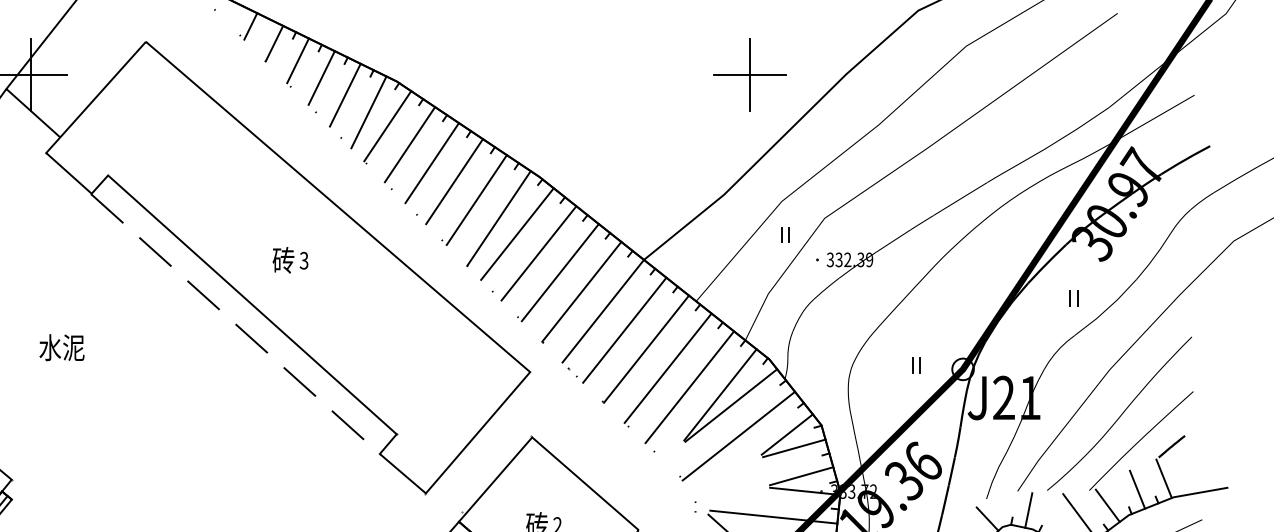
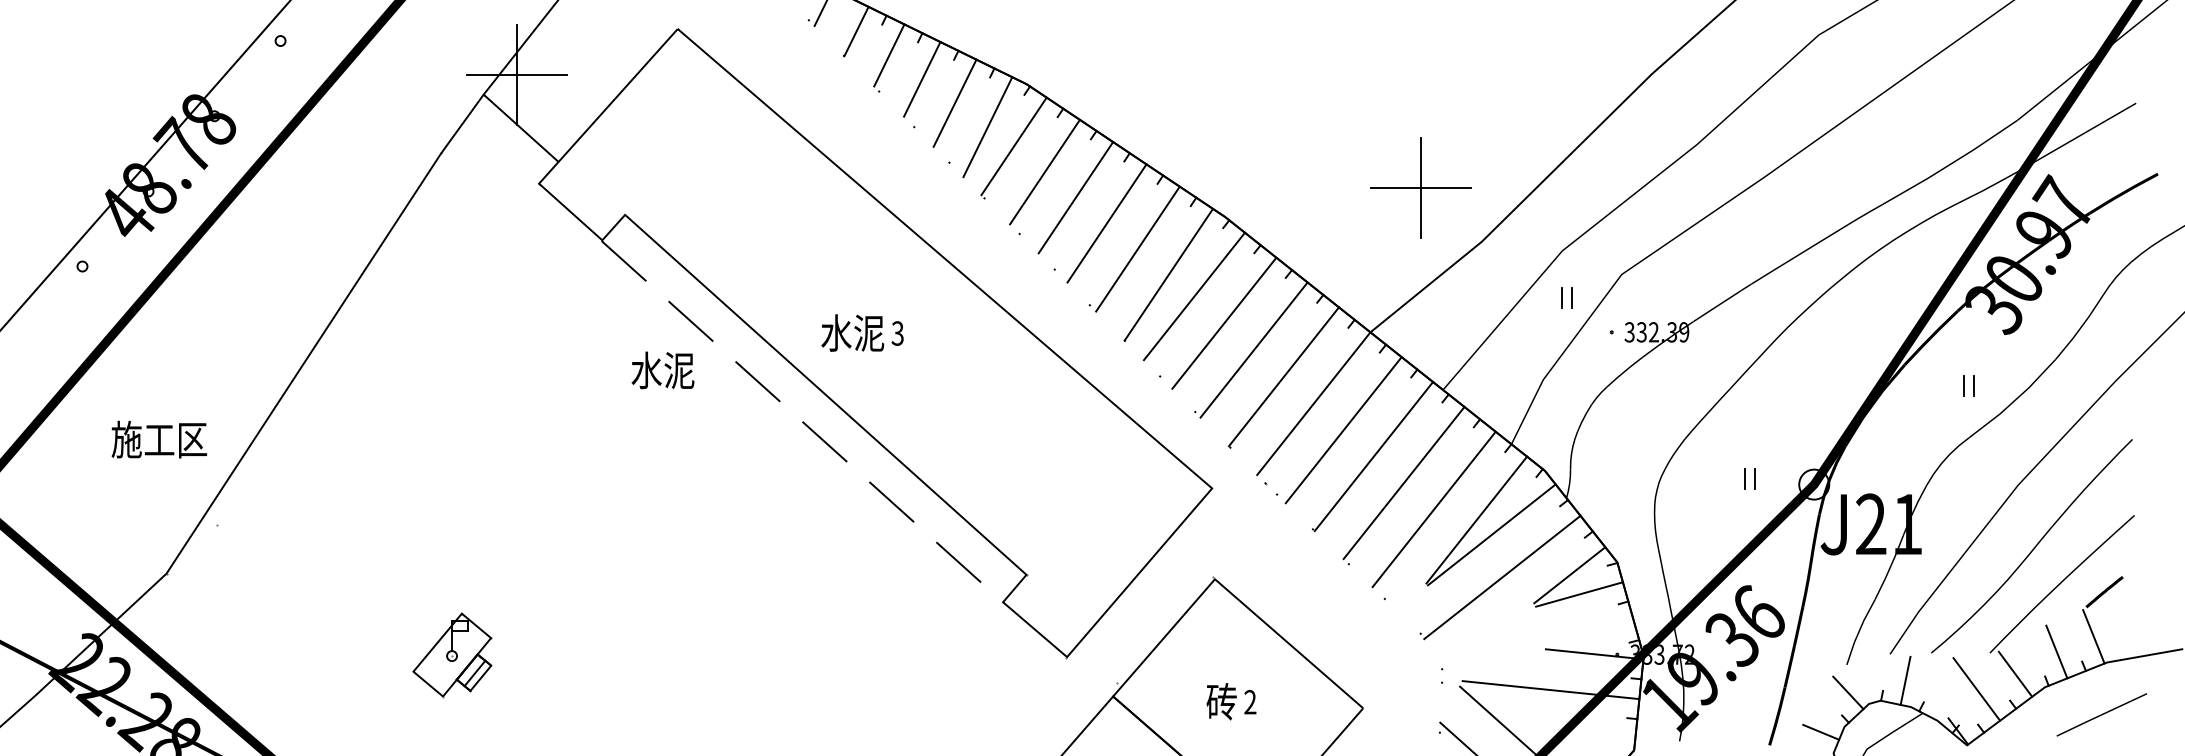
part: (749, 74) -> (1420, 187), moved
text: (271, 260) -> (852, 332), 砖 -> 水泥
text: (61, 347) -> (662, 370), moved
line: (801, 475) -> (1589, 632), removed

